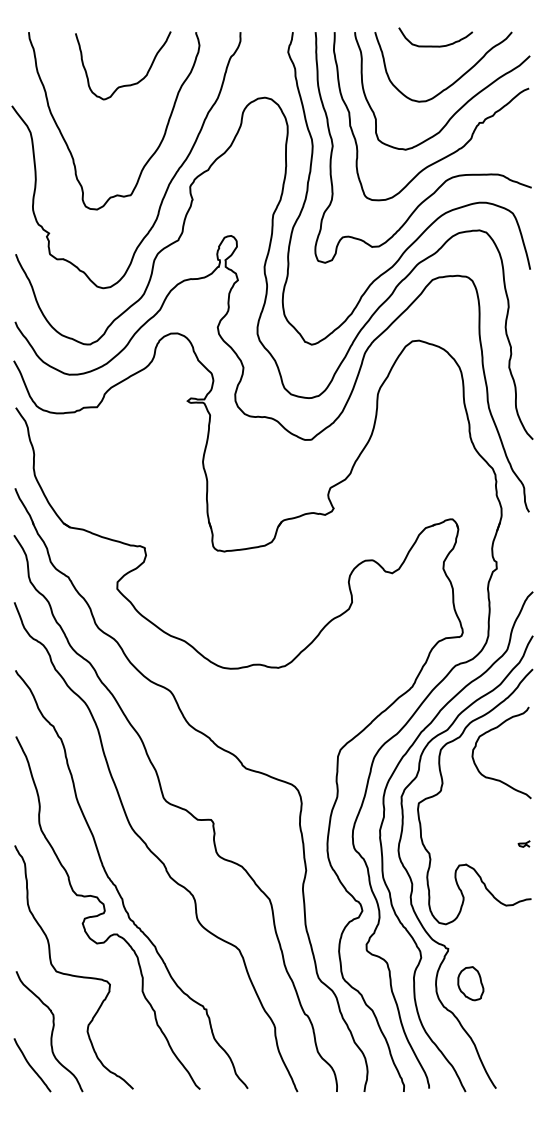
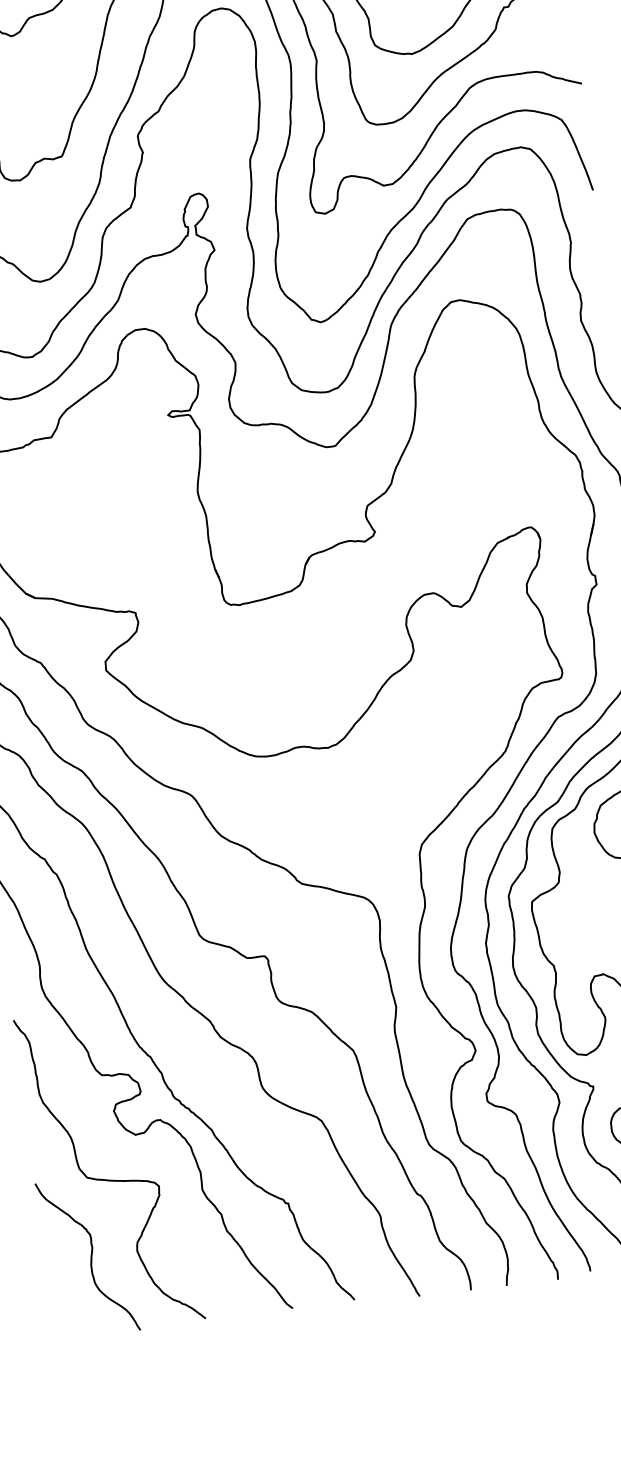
curve: (31, 1065) -> (69, 1303), removed

